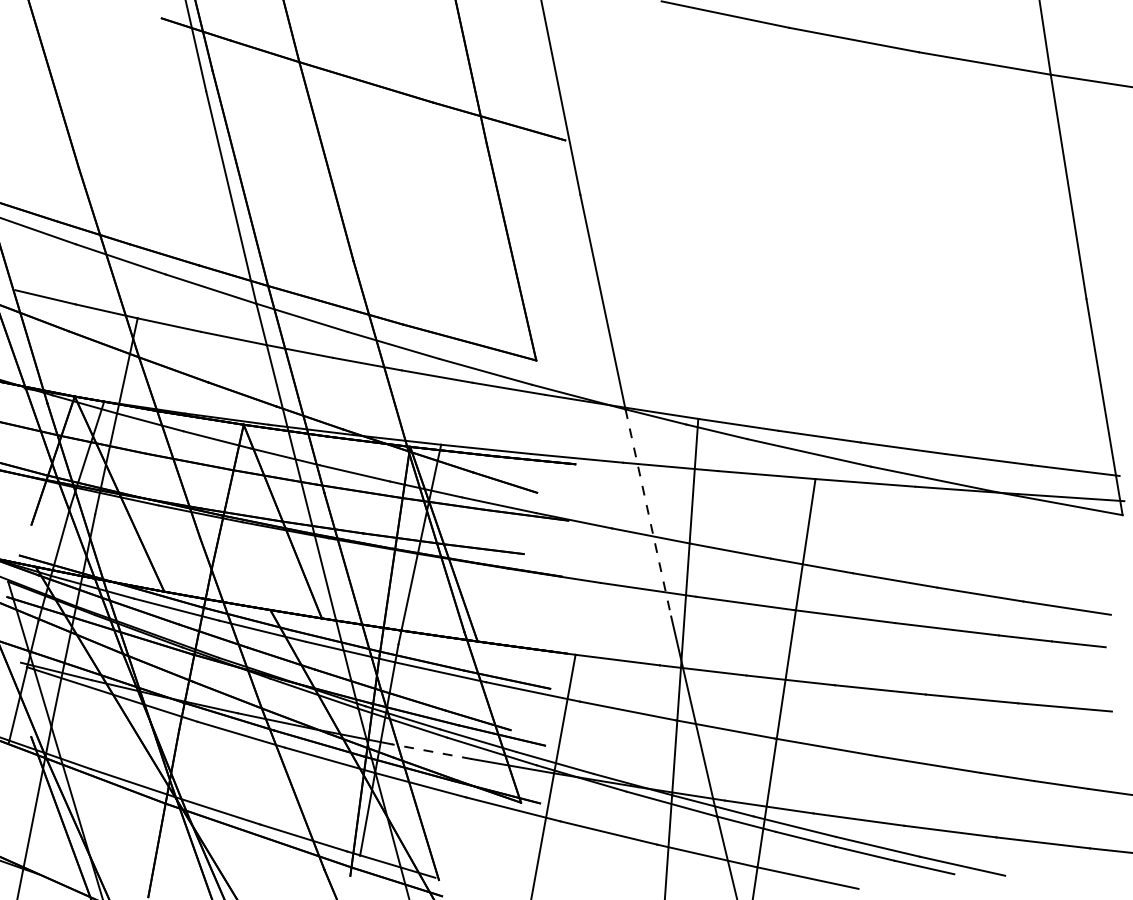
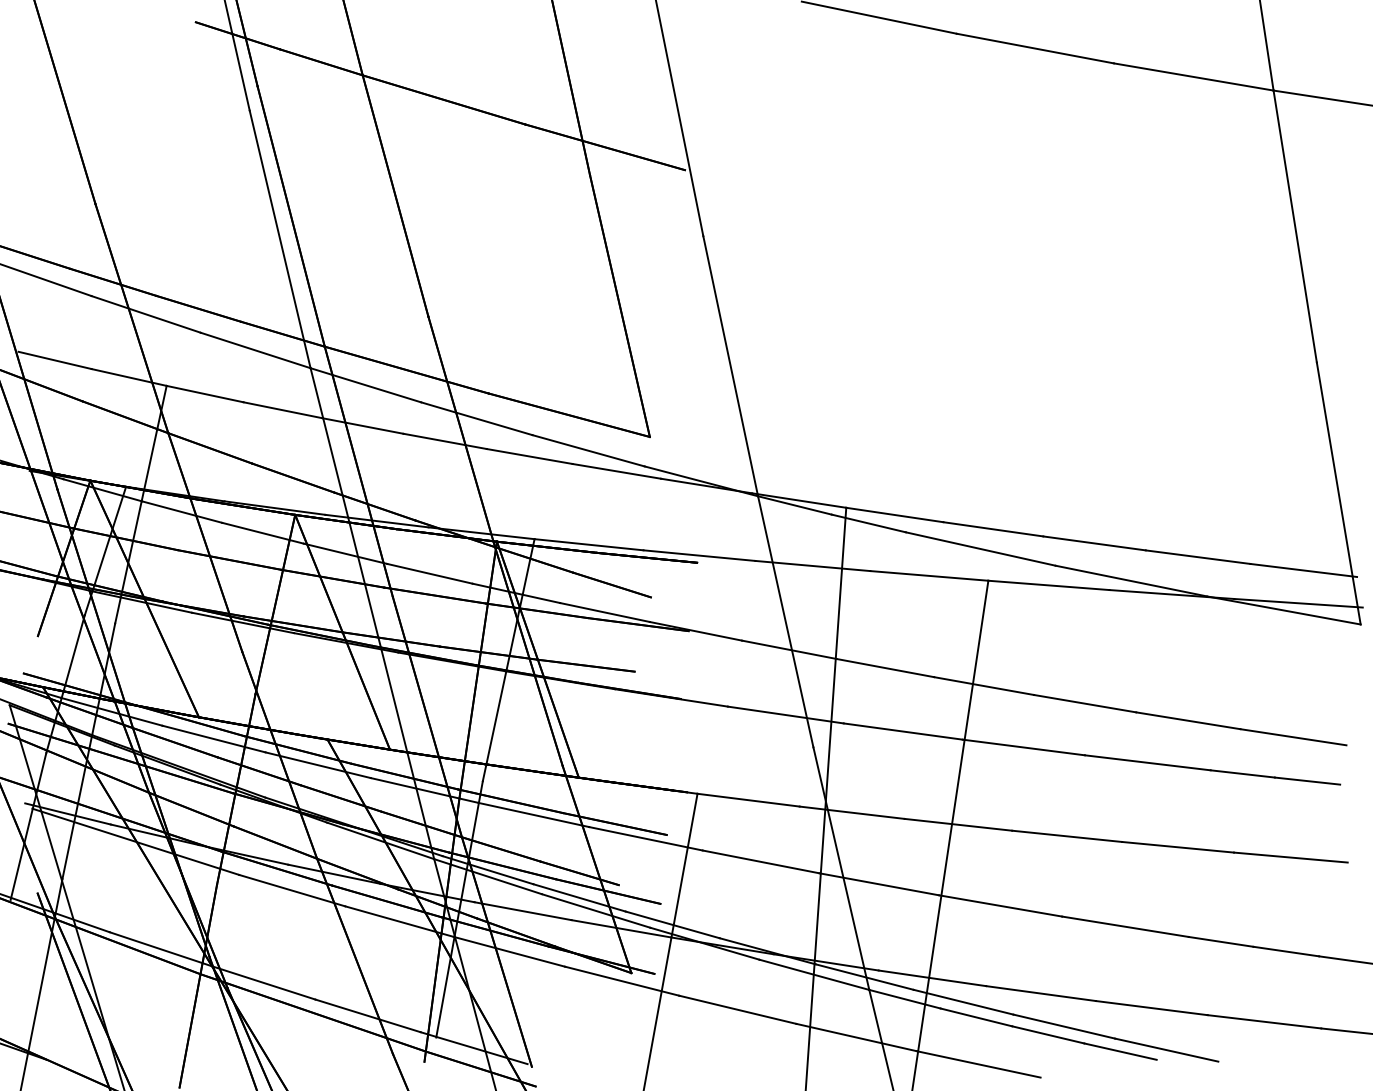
line: (648, 512) -> (785, 621), dashed -> solid
line: (431, 751) -> (522, 911), dashed -> solid

